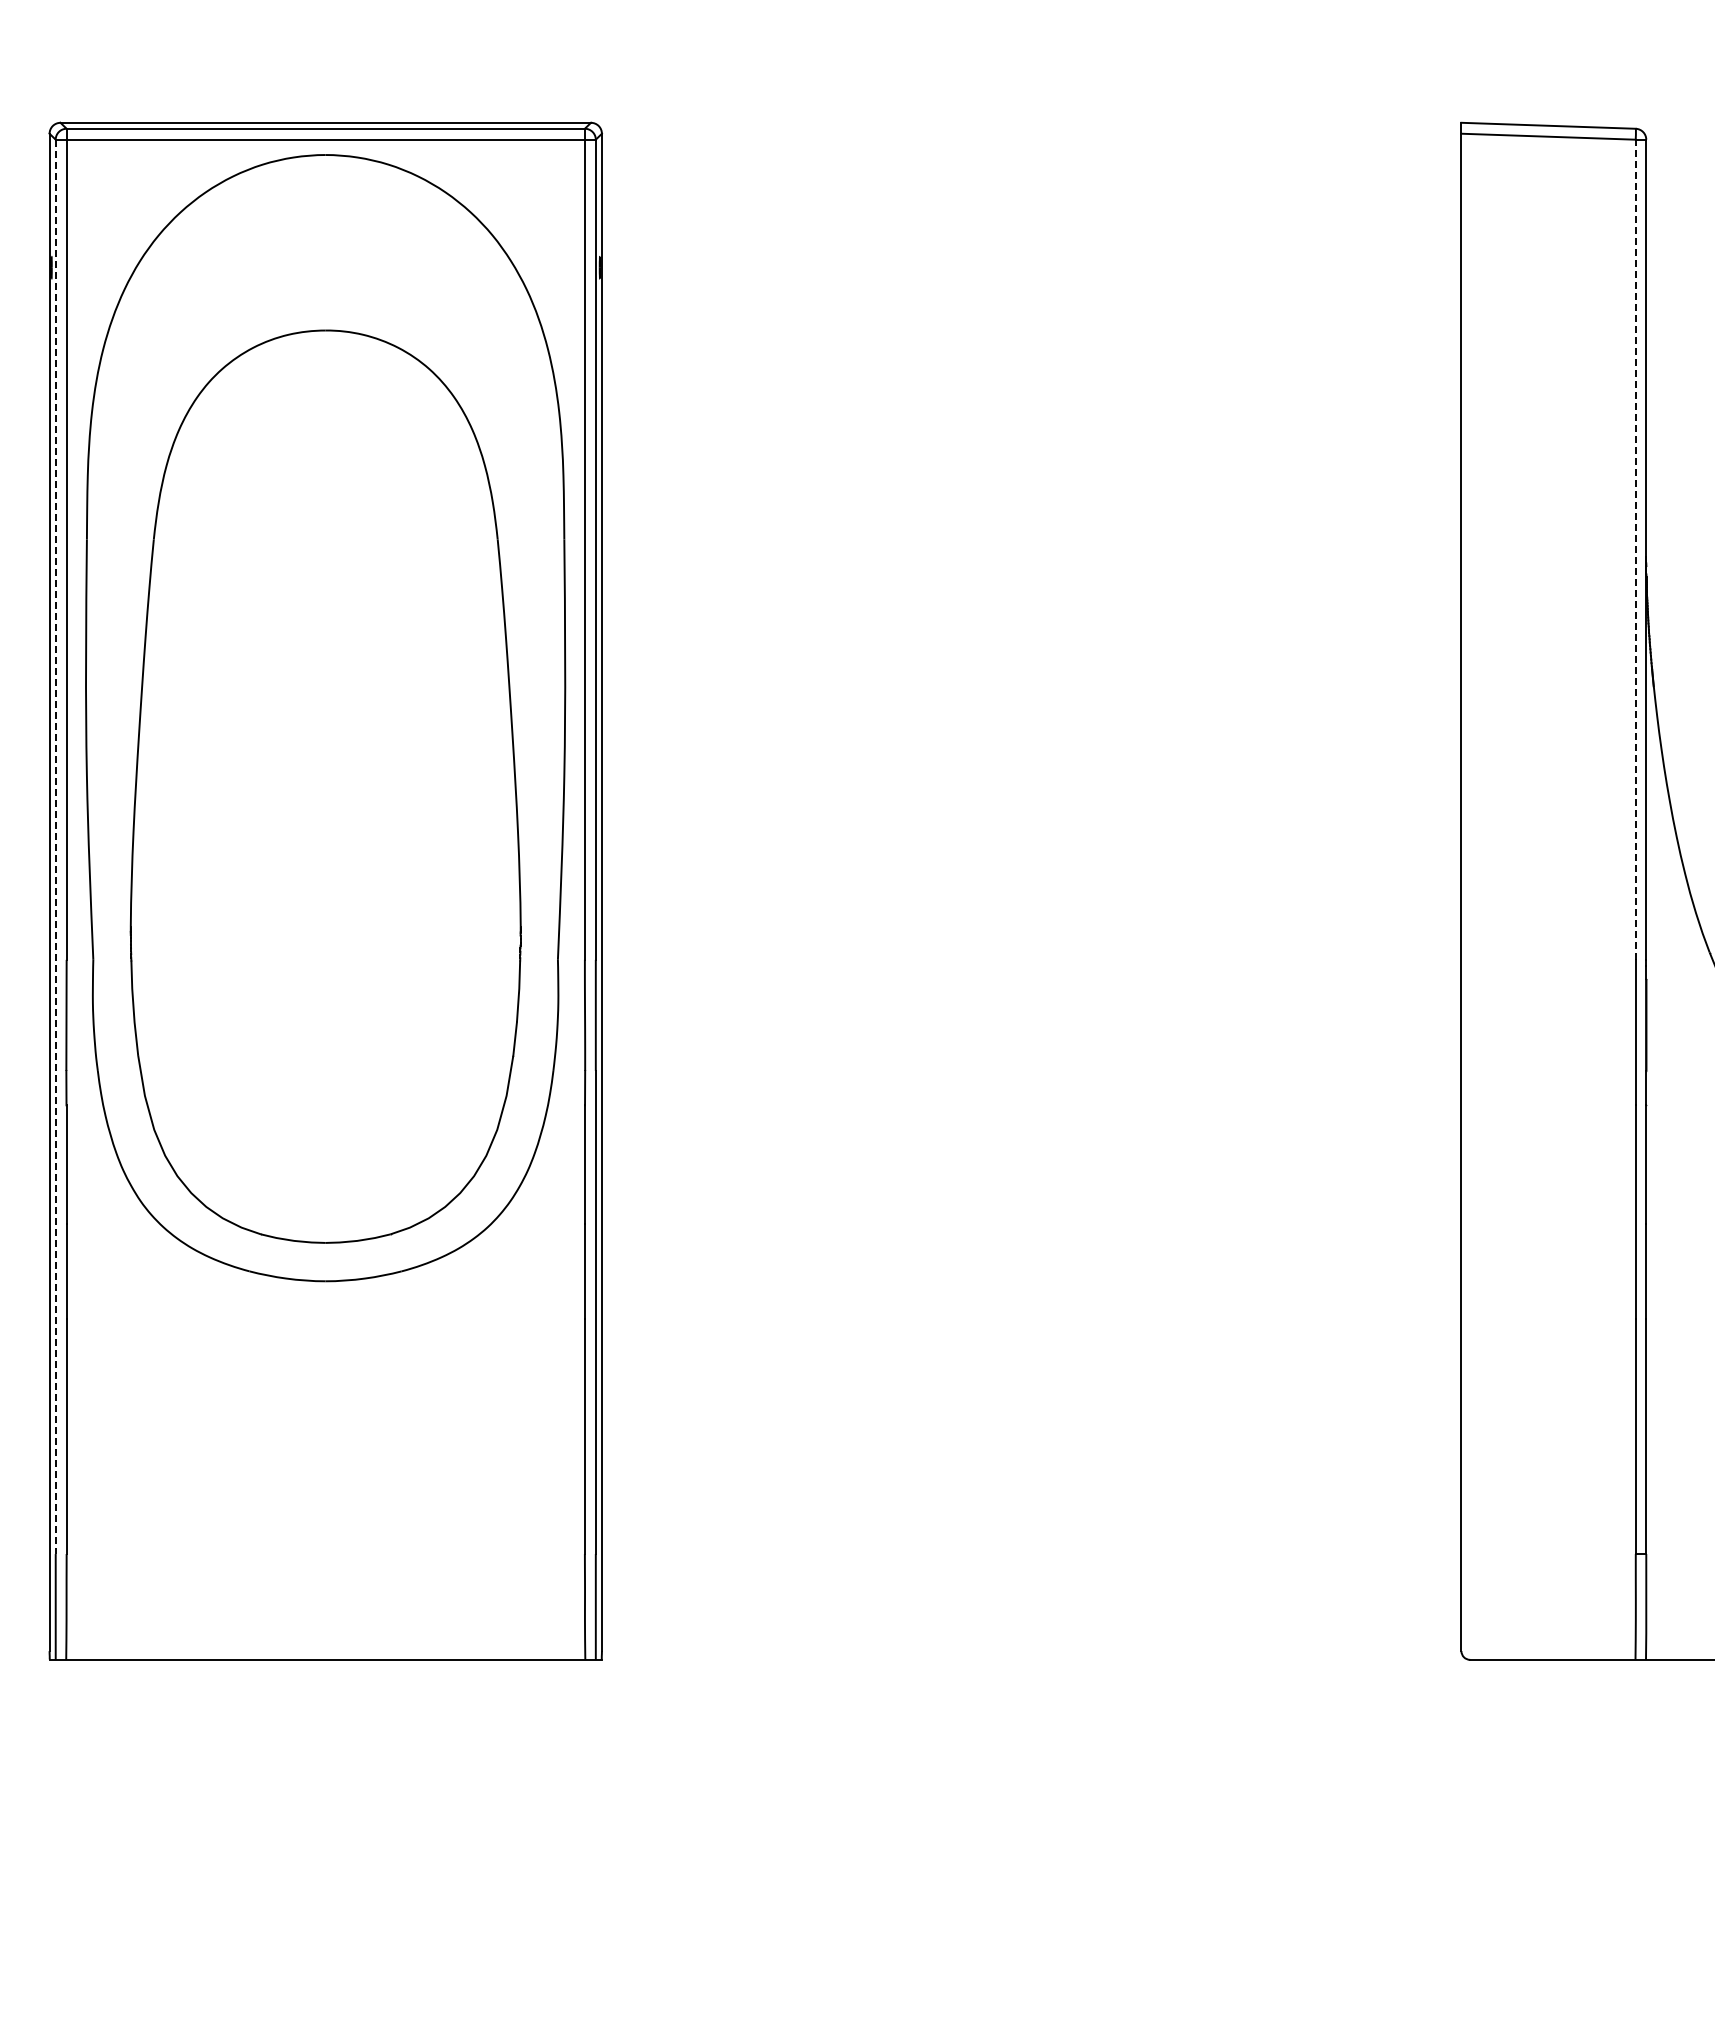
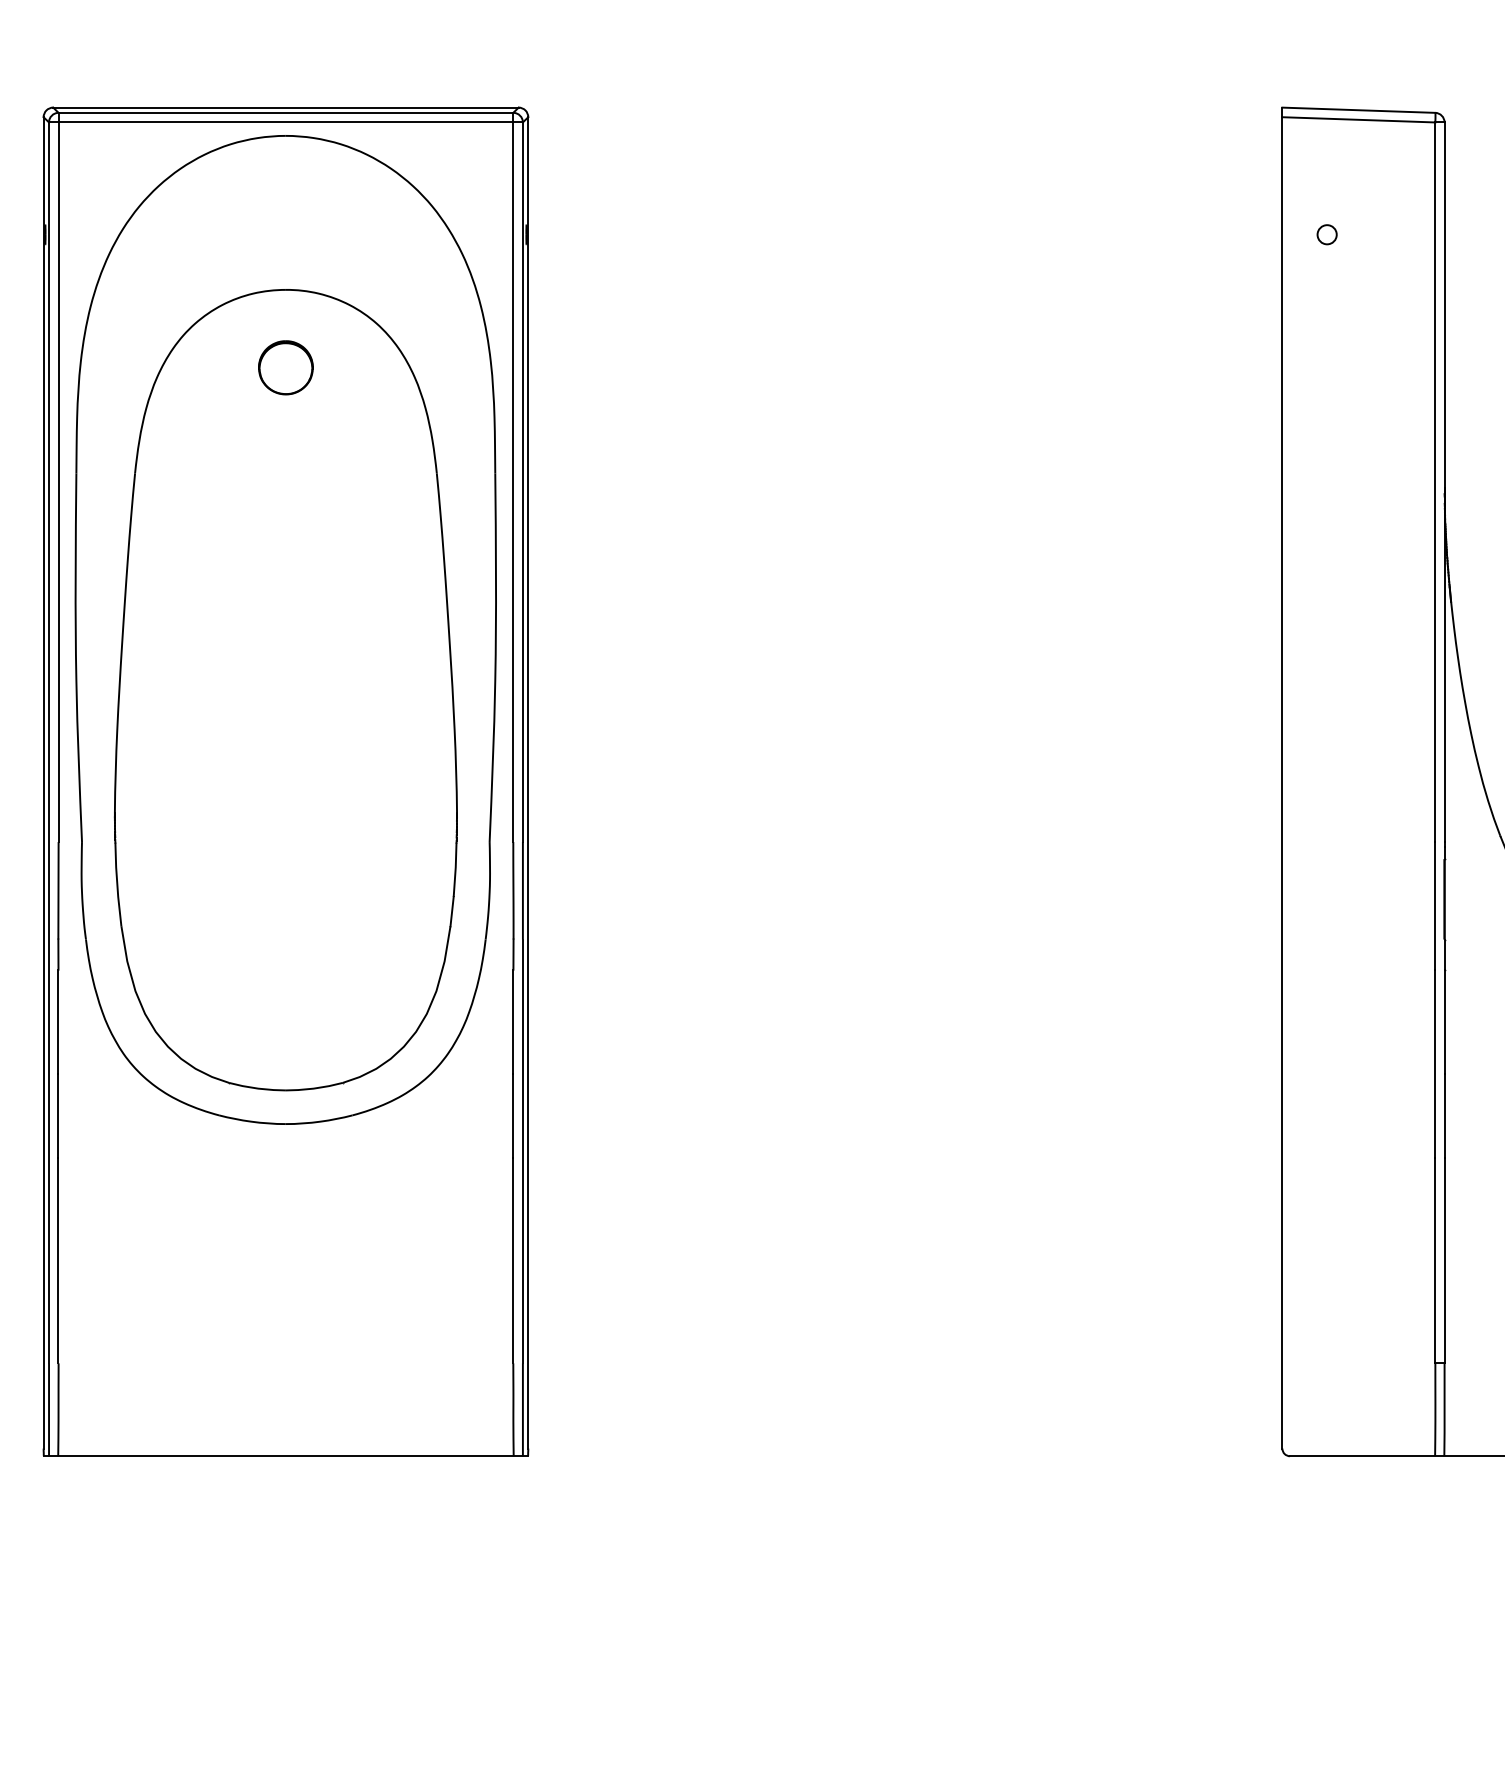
circle: (1512, 267) -> (1327, 234), added
part: (325, 419) -> (285, 367), added
line: (1635, 549) -> (1435, 482), dashed -> solid
line: (55, 847) -> (48, 743), dashed -> solid

